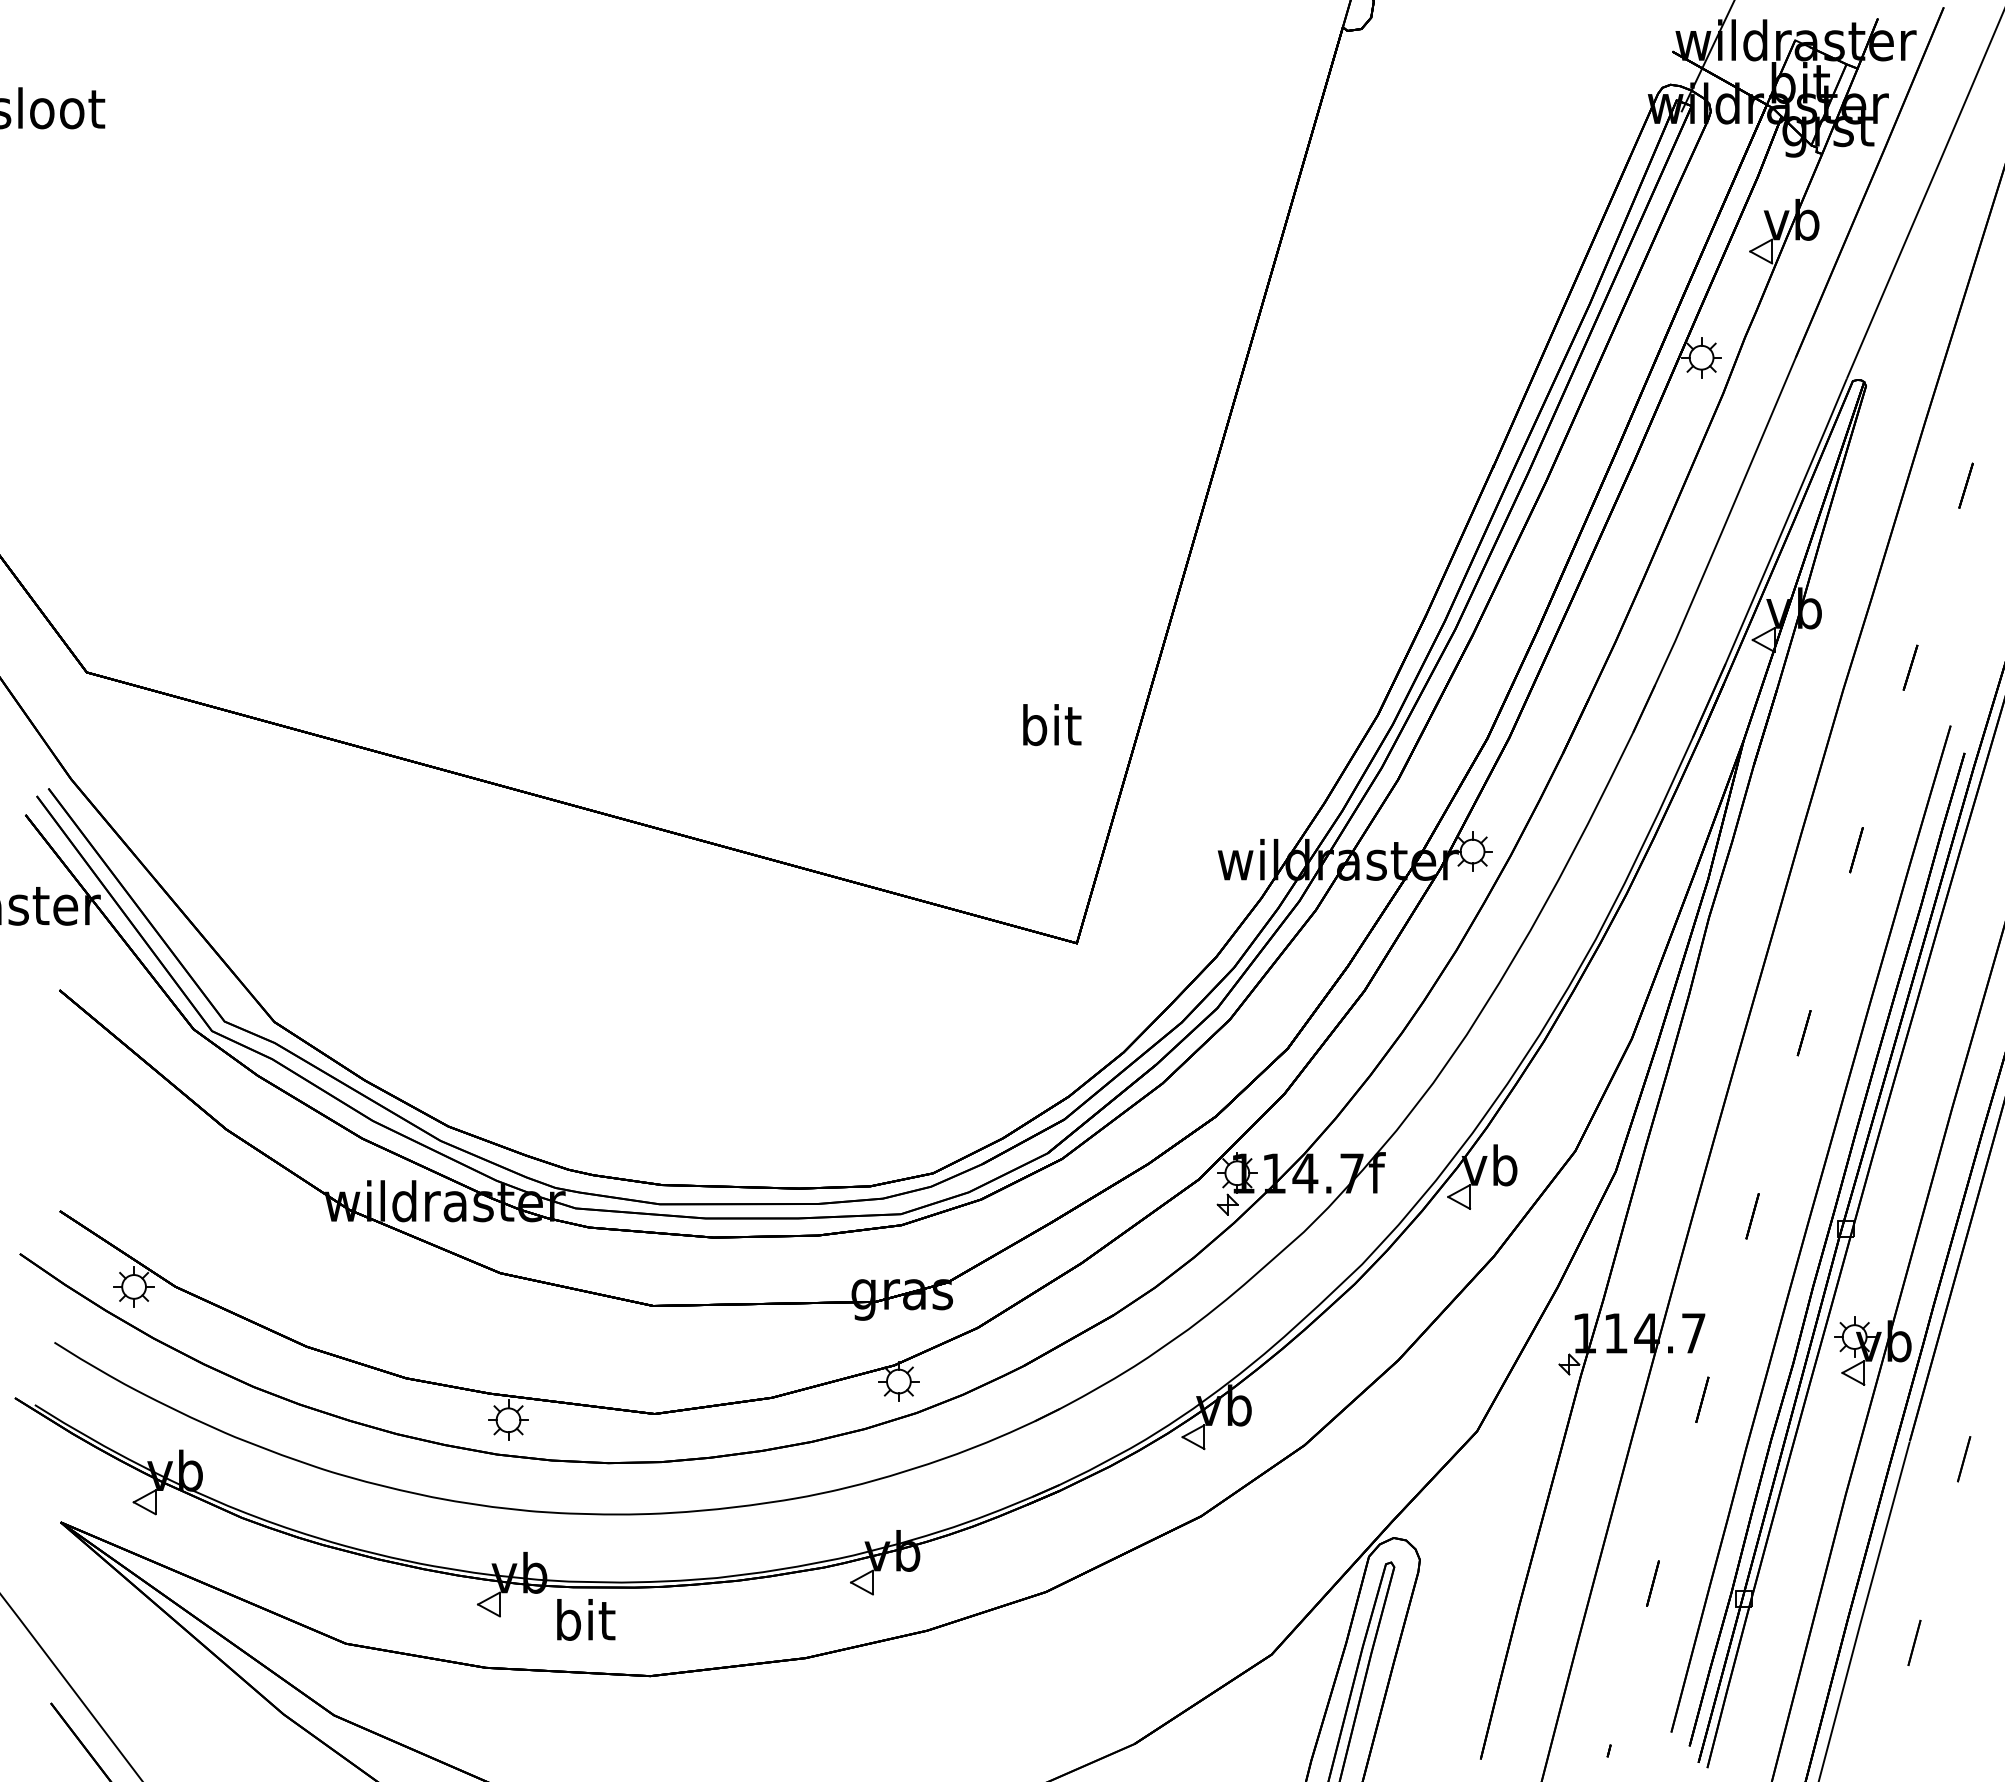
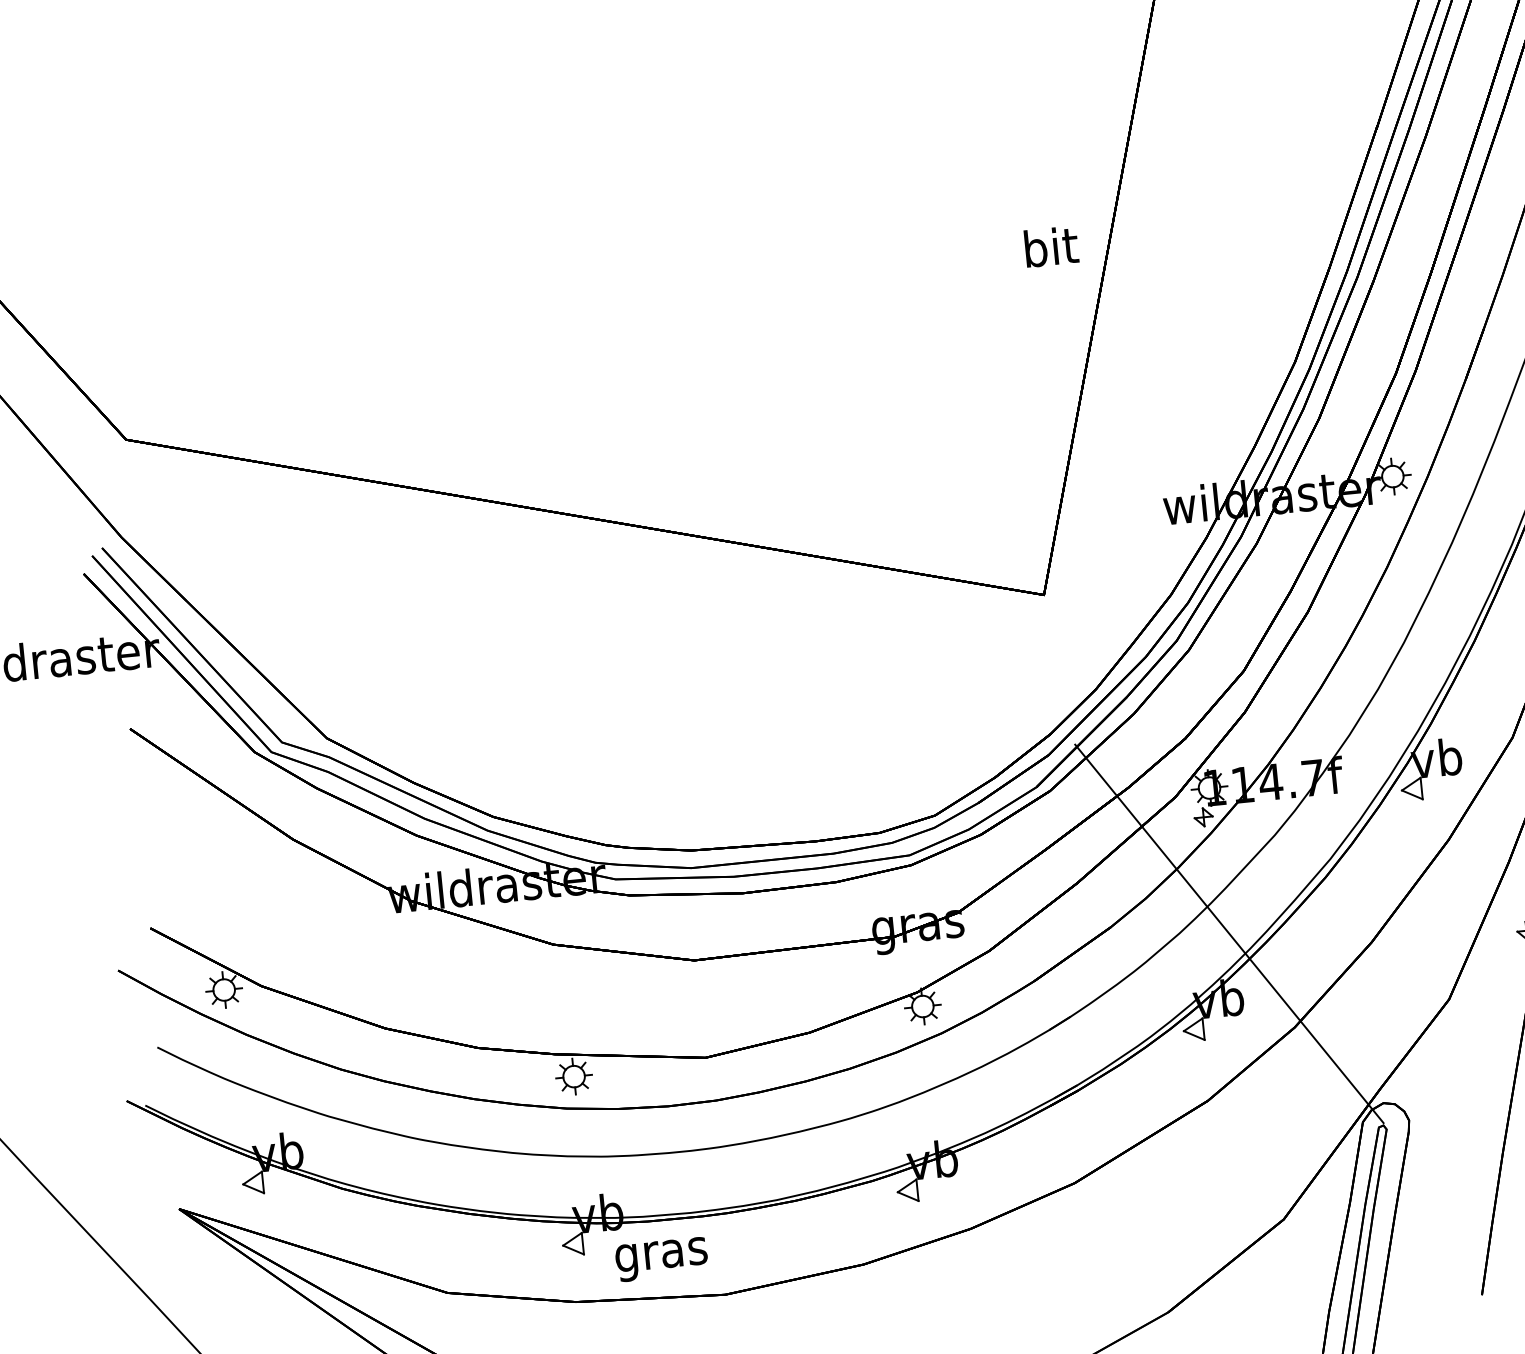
text: (1052, 725) -> (1051, 247), moved
line: (1242, 1334) -> (1228, 933), added
text: (584, 1625) -> (661, 1254), bit -> gras

